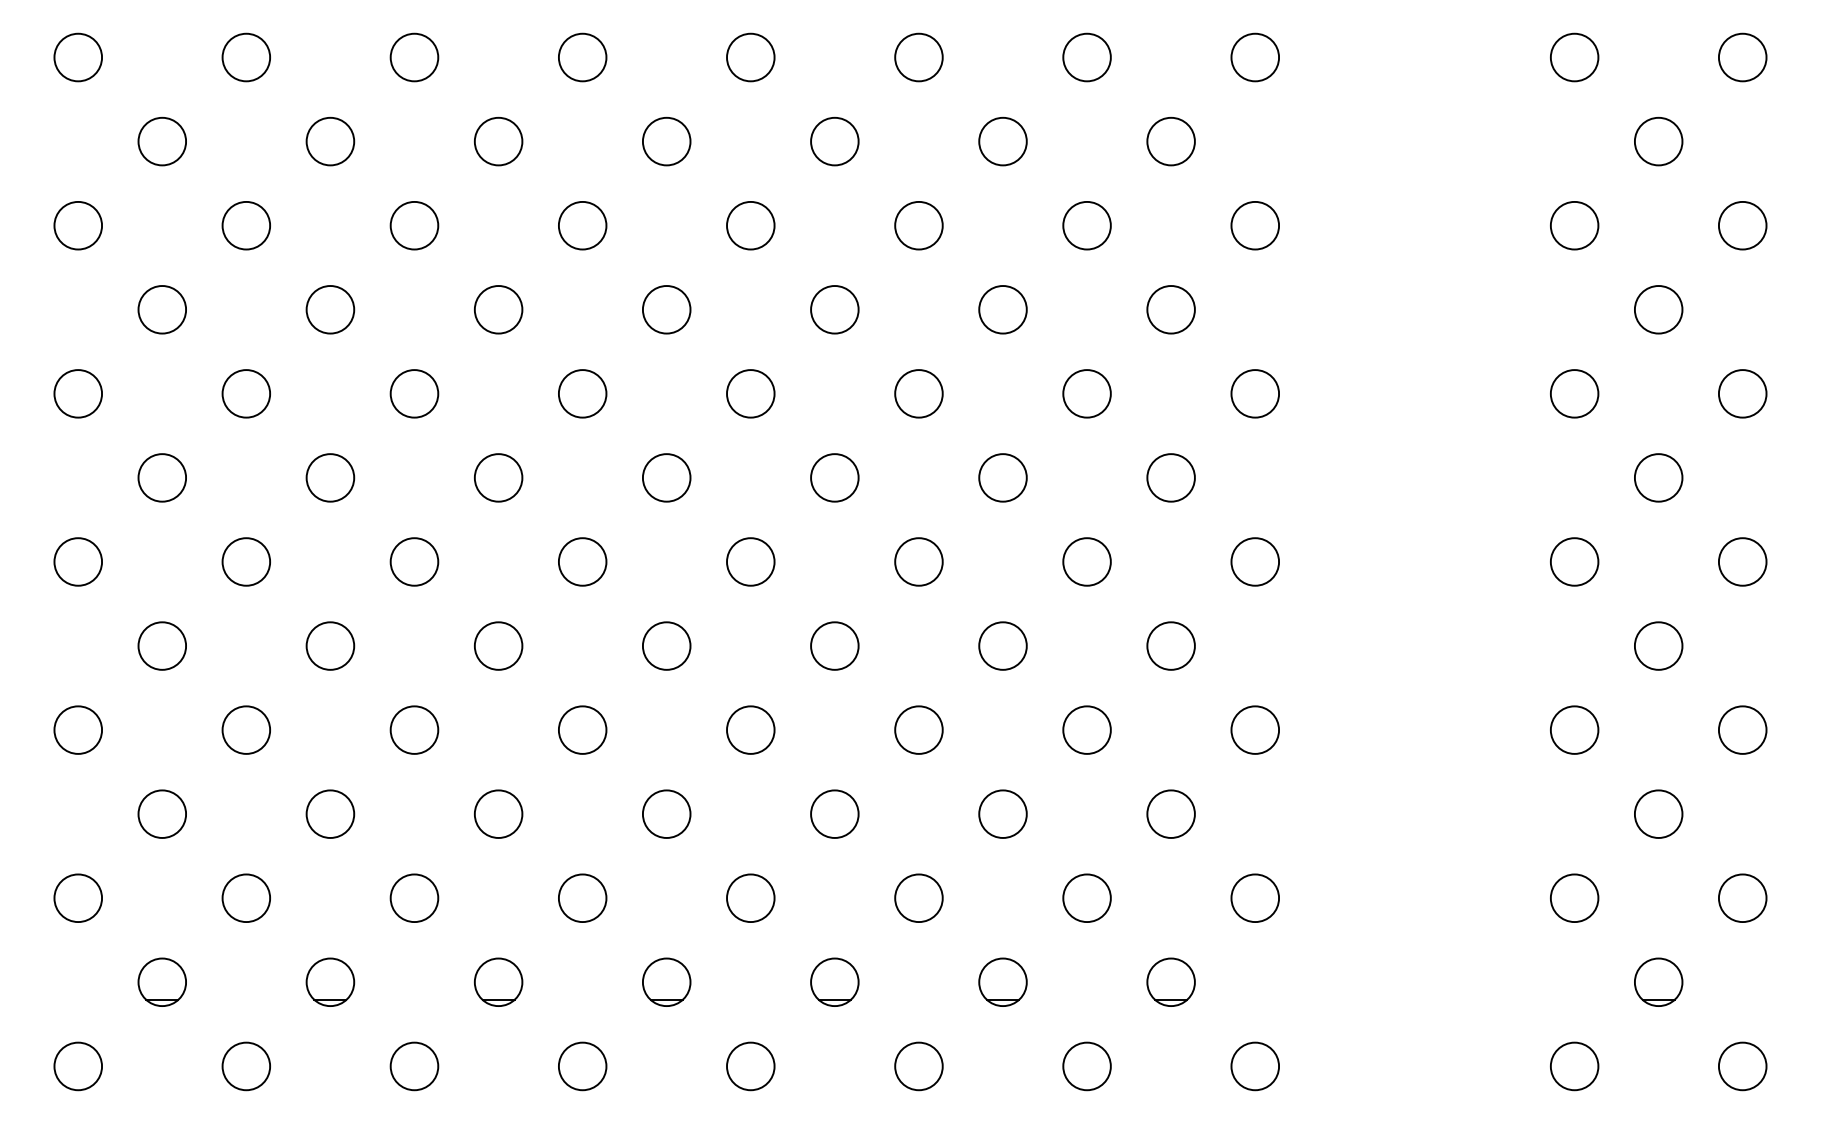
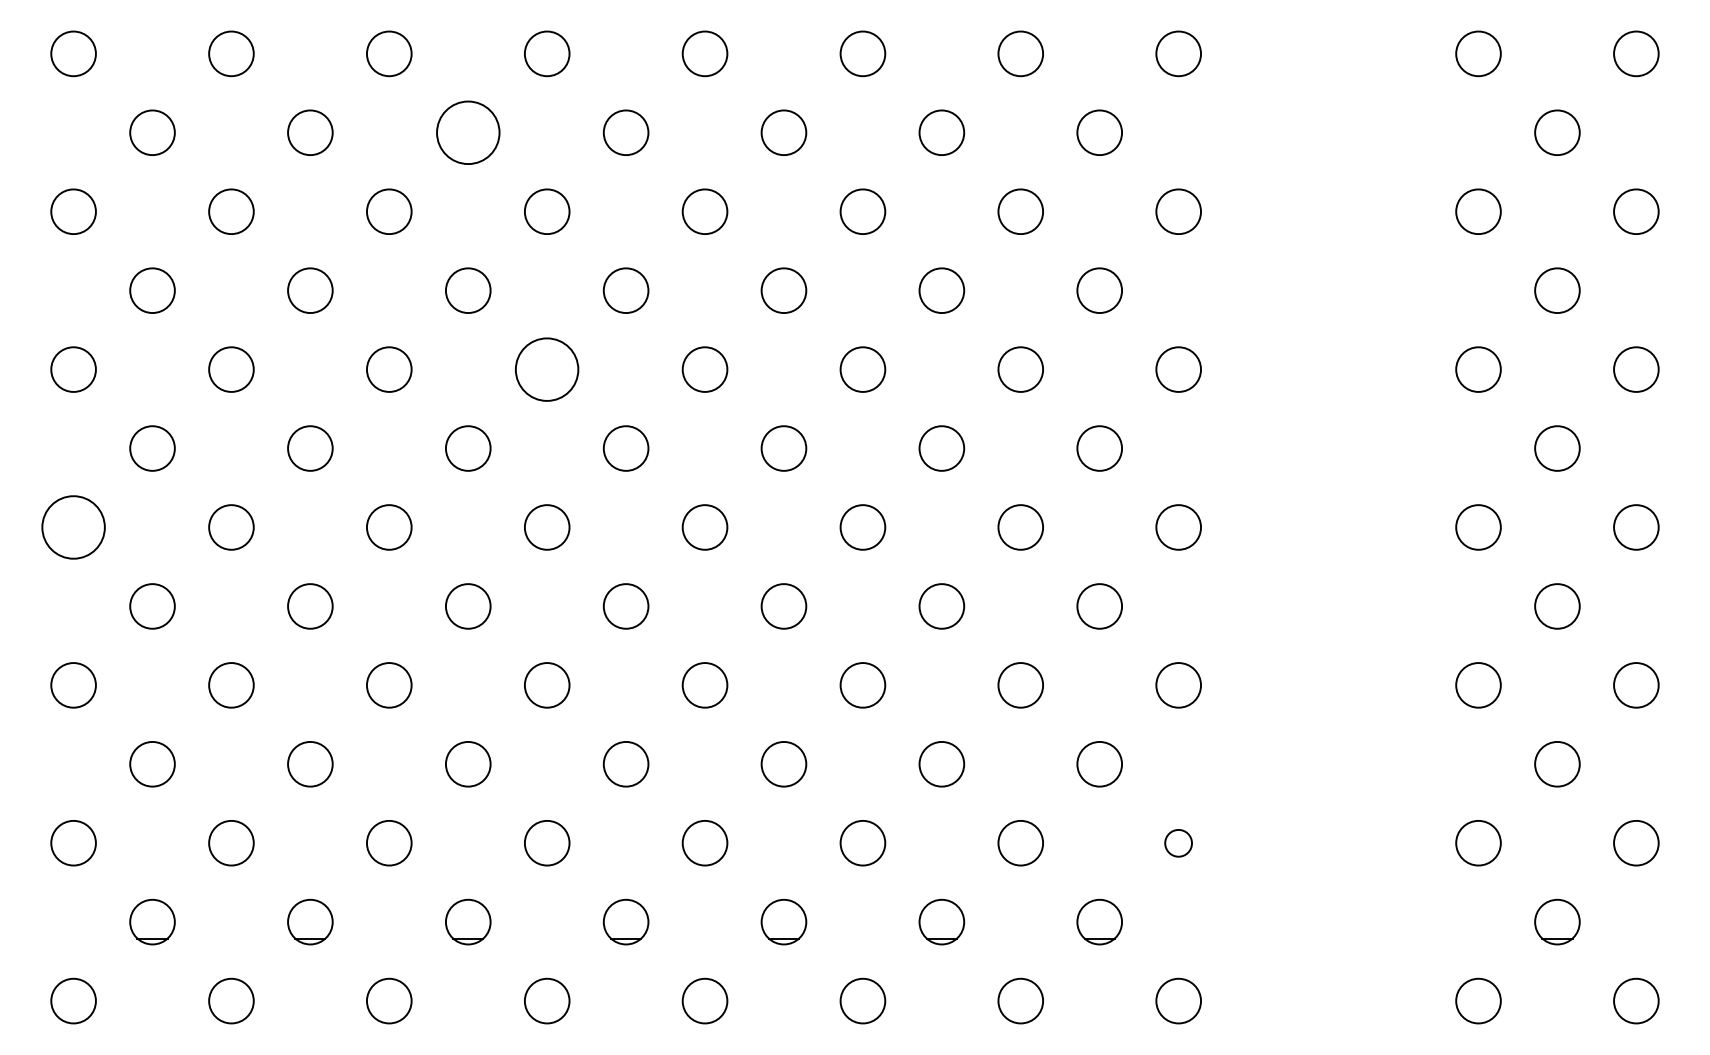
circle: (497, 141) -> (467, 132), size x1.4
circle: (582, 393) -> (547, 369), size x1.4
circle: (78, 562) -> (73, 527), size x1.4
circle: (1255, 898) -> (1178, 843), size x0.6

